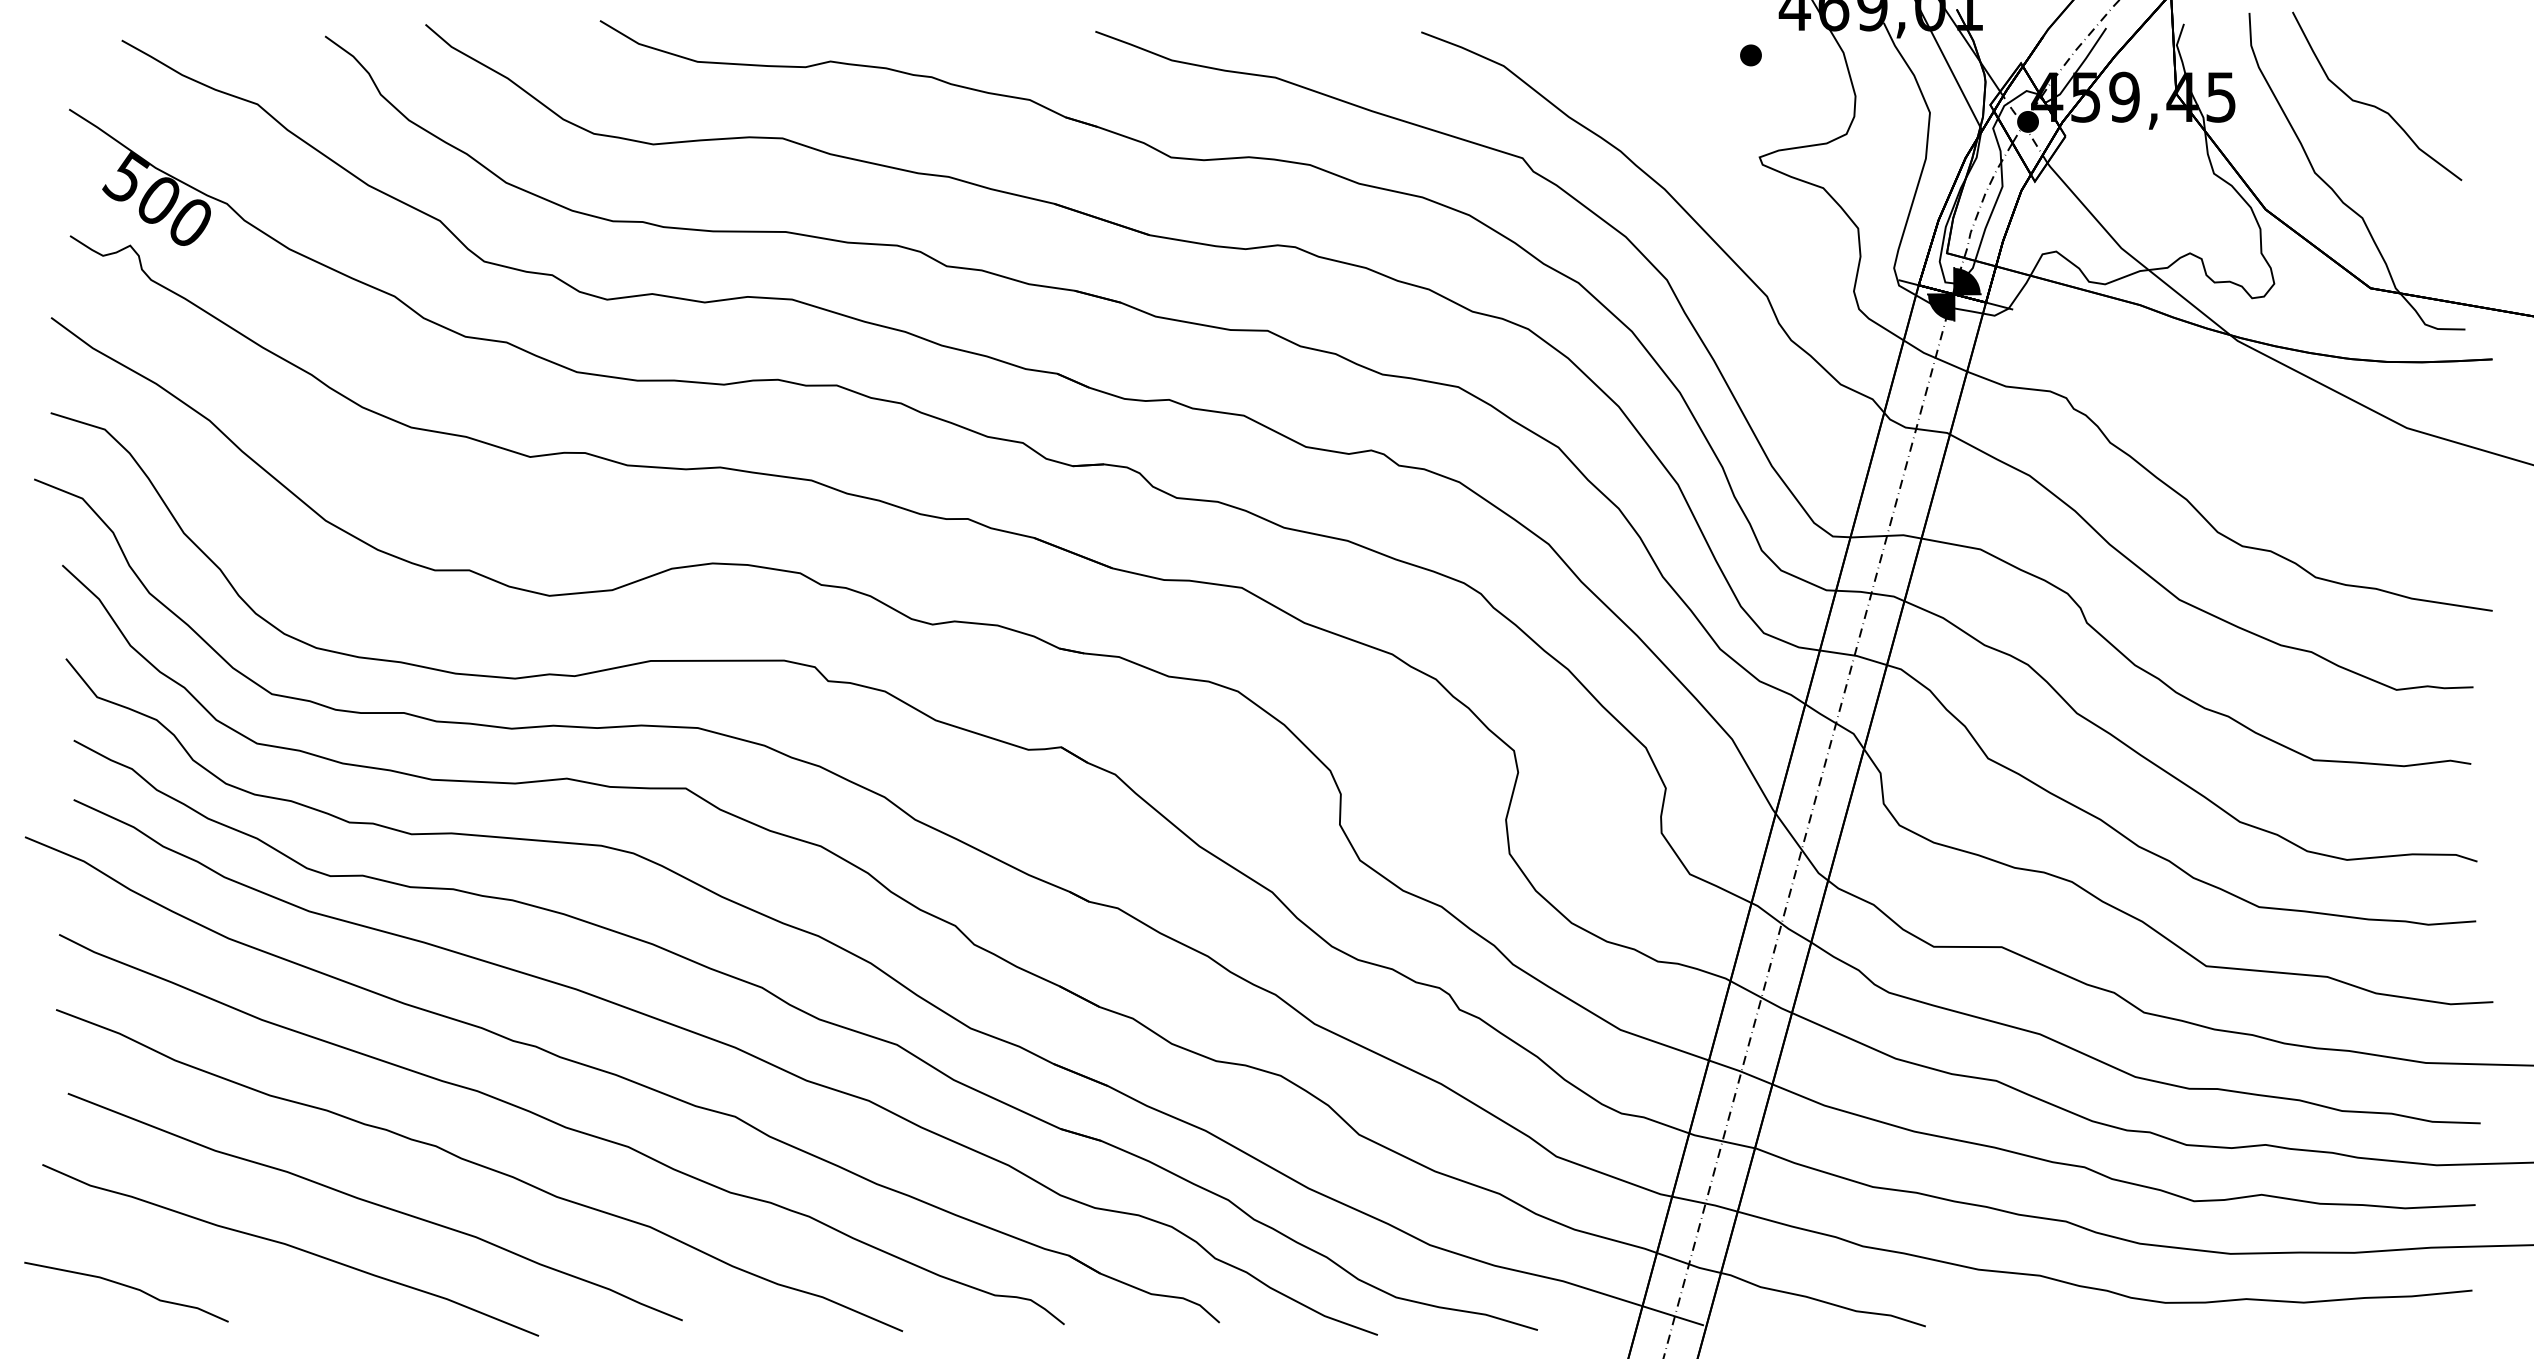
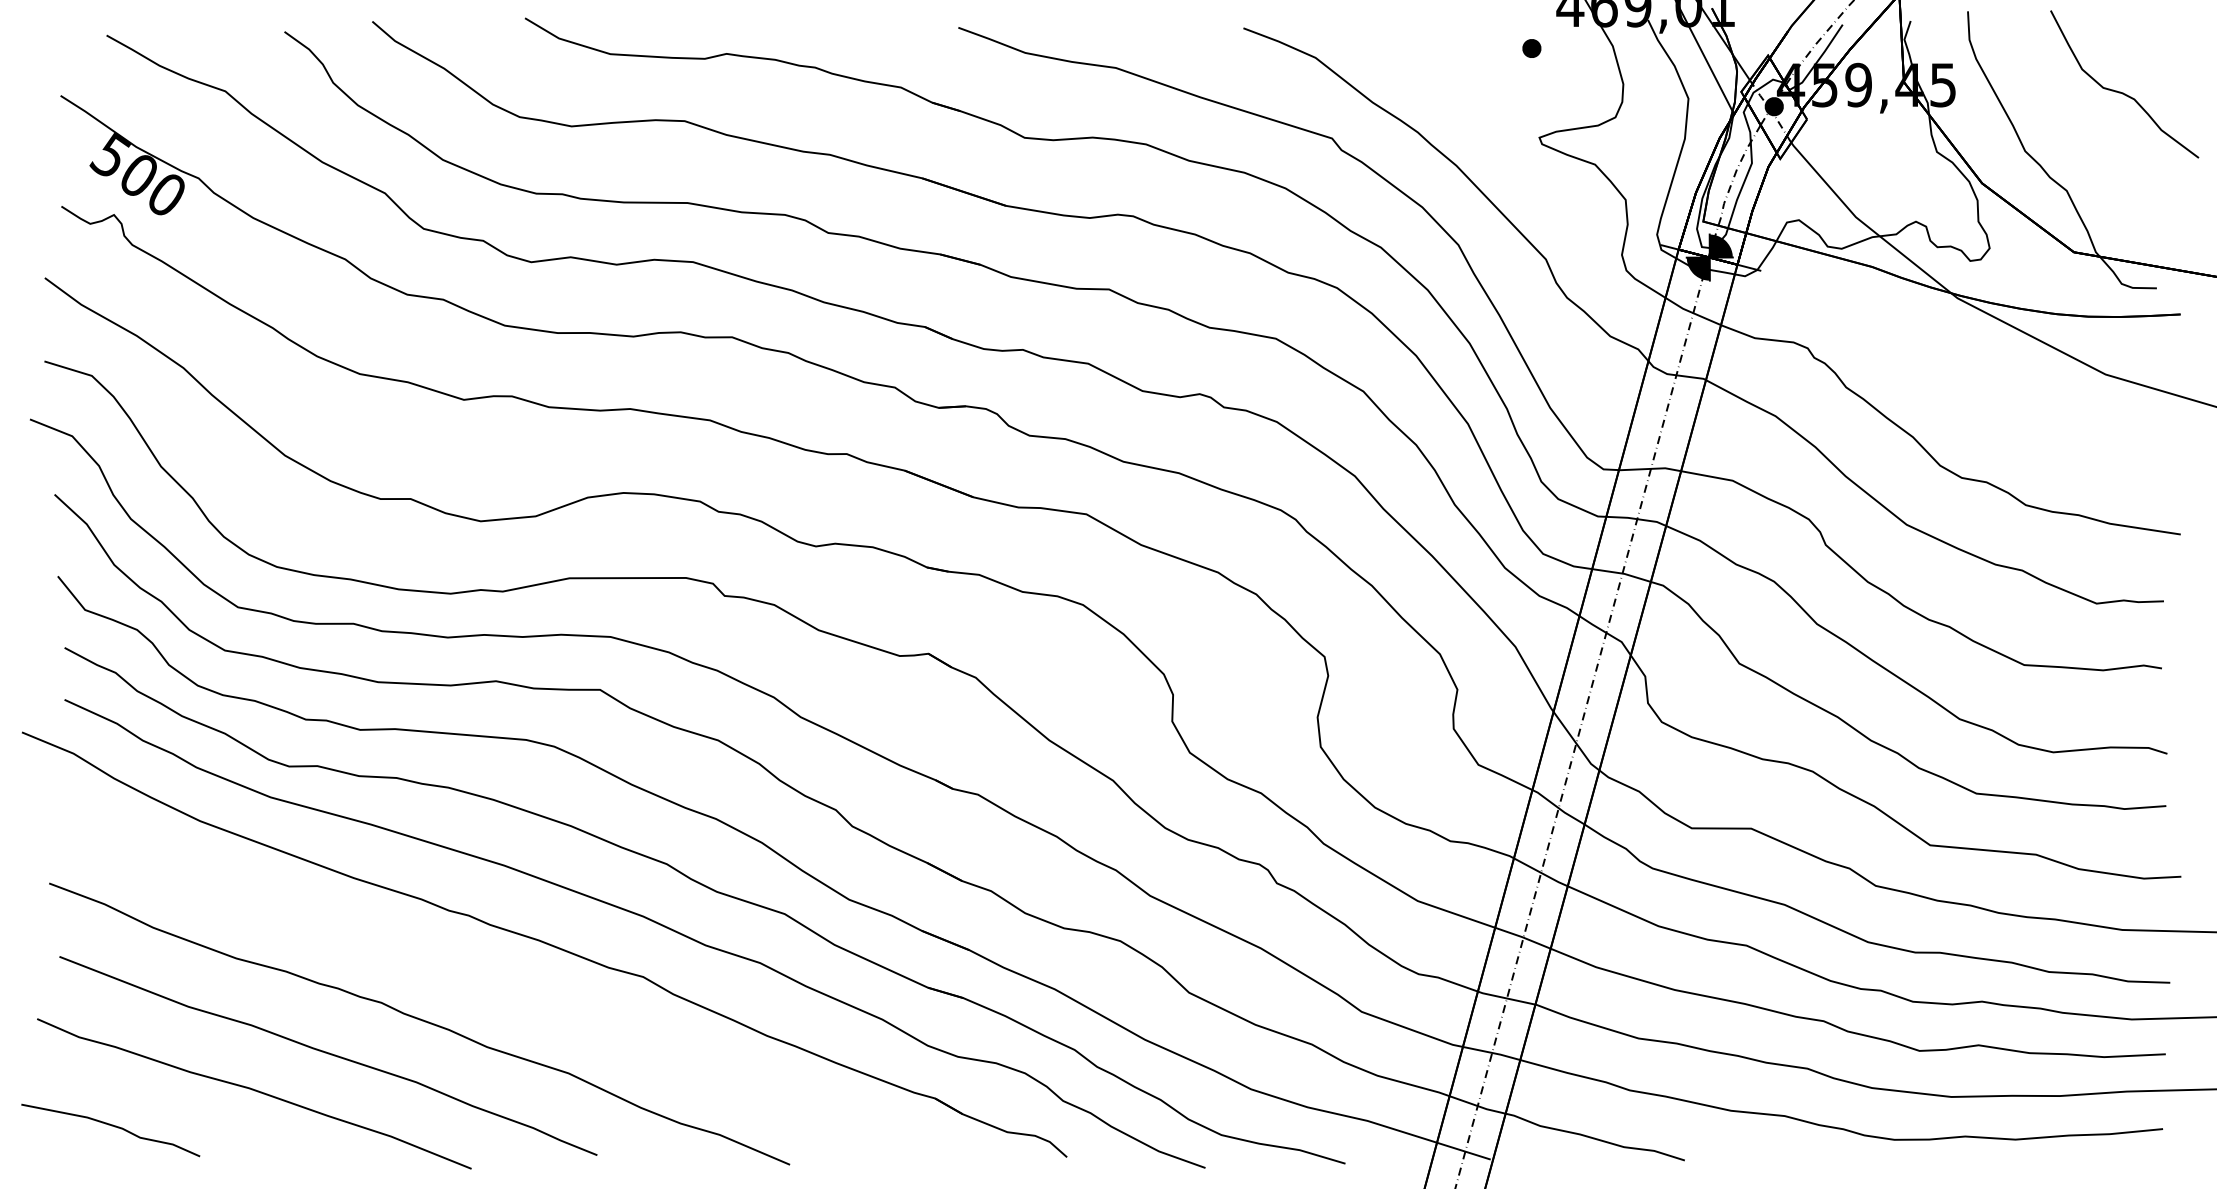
curve: (2372, 104) -> (2120, 91), moved
curve: (562, 1127) -> (492, 986), removed

